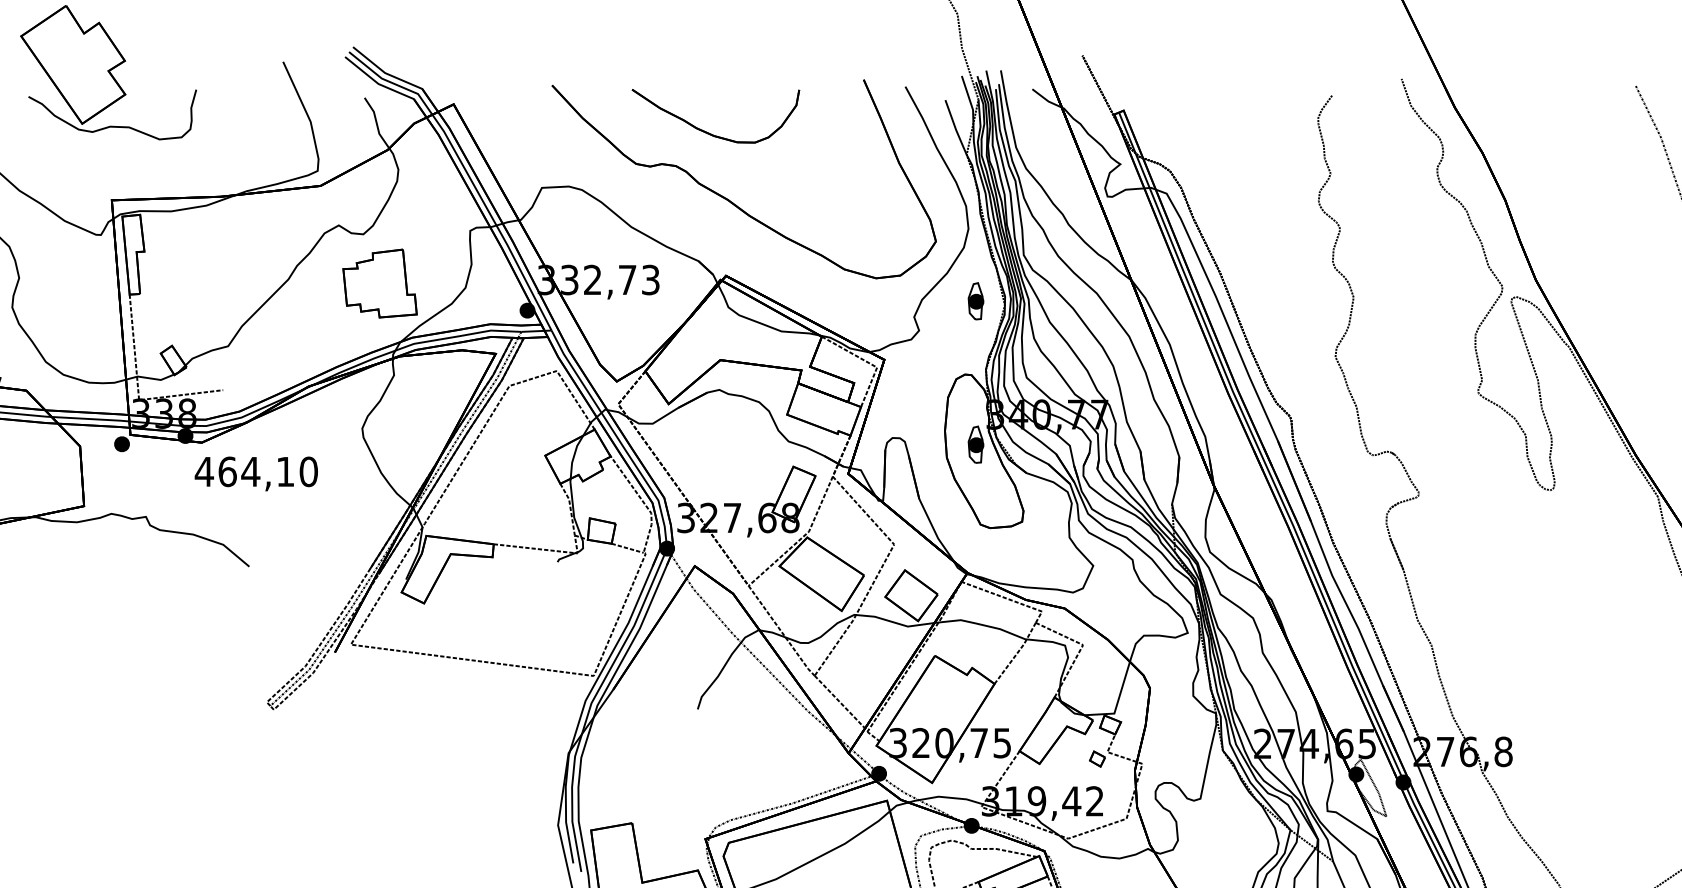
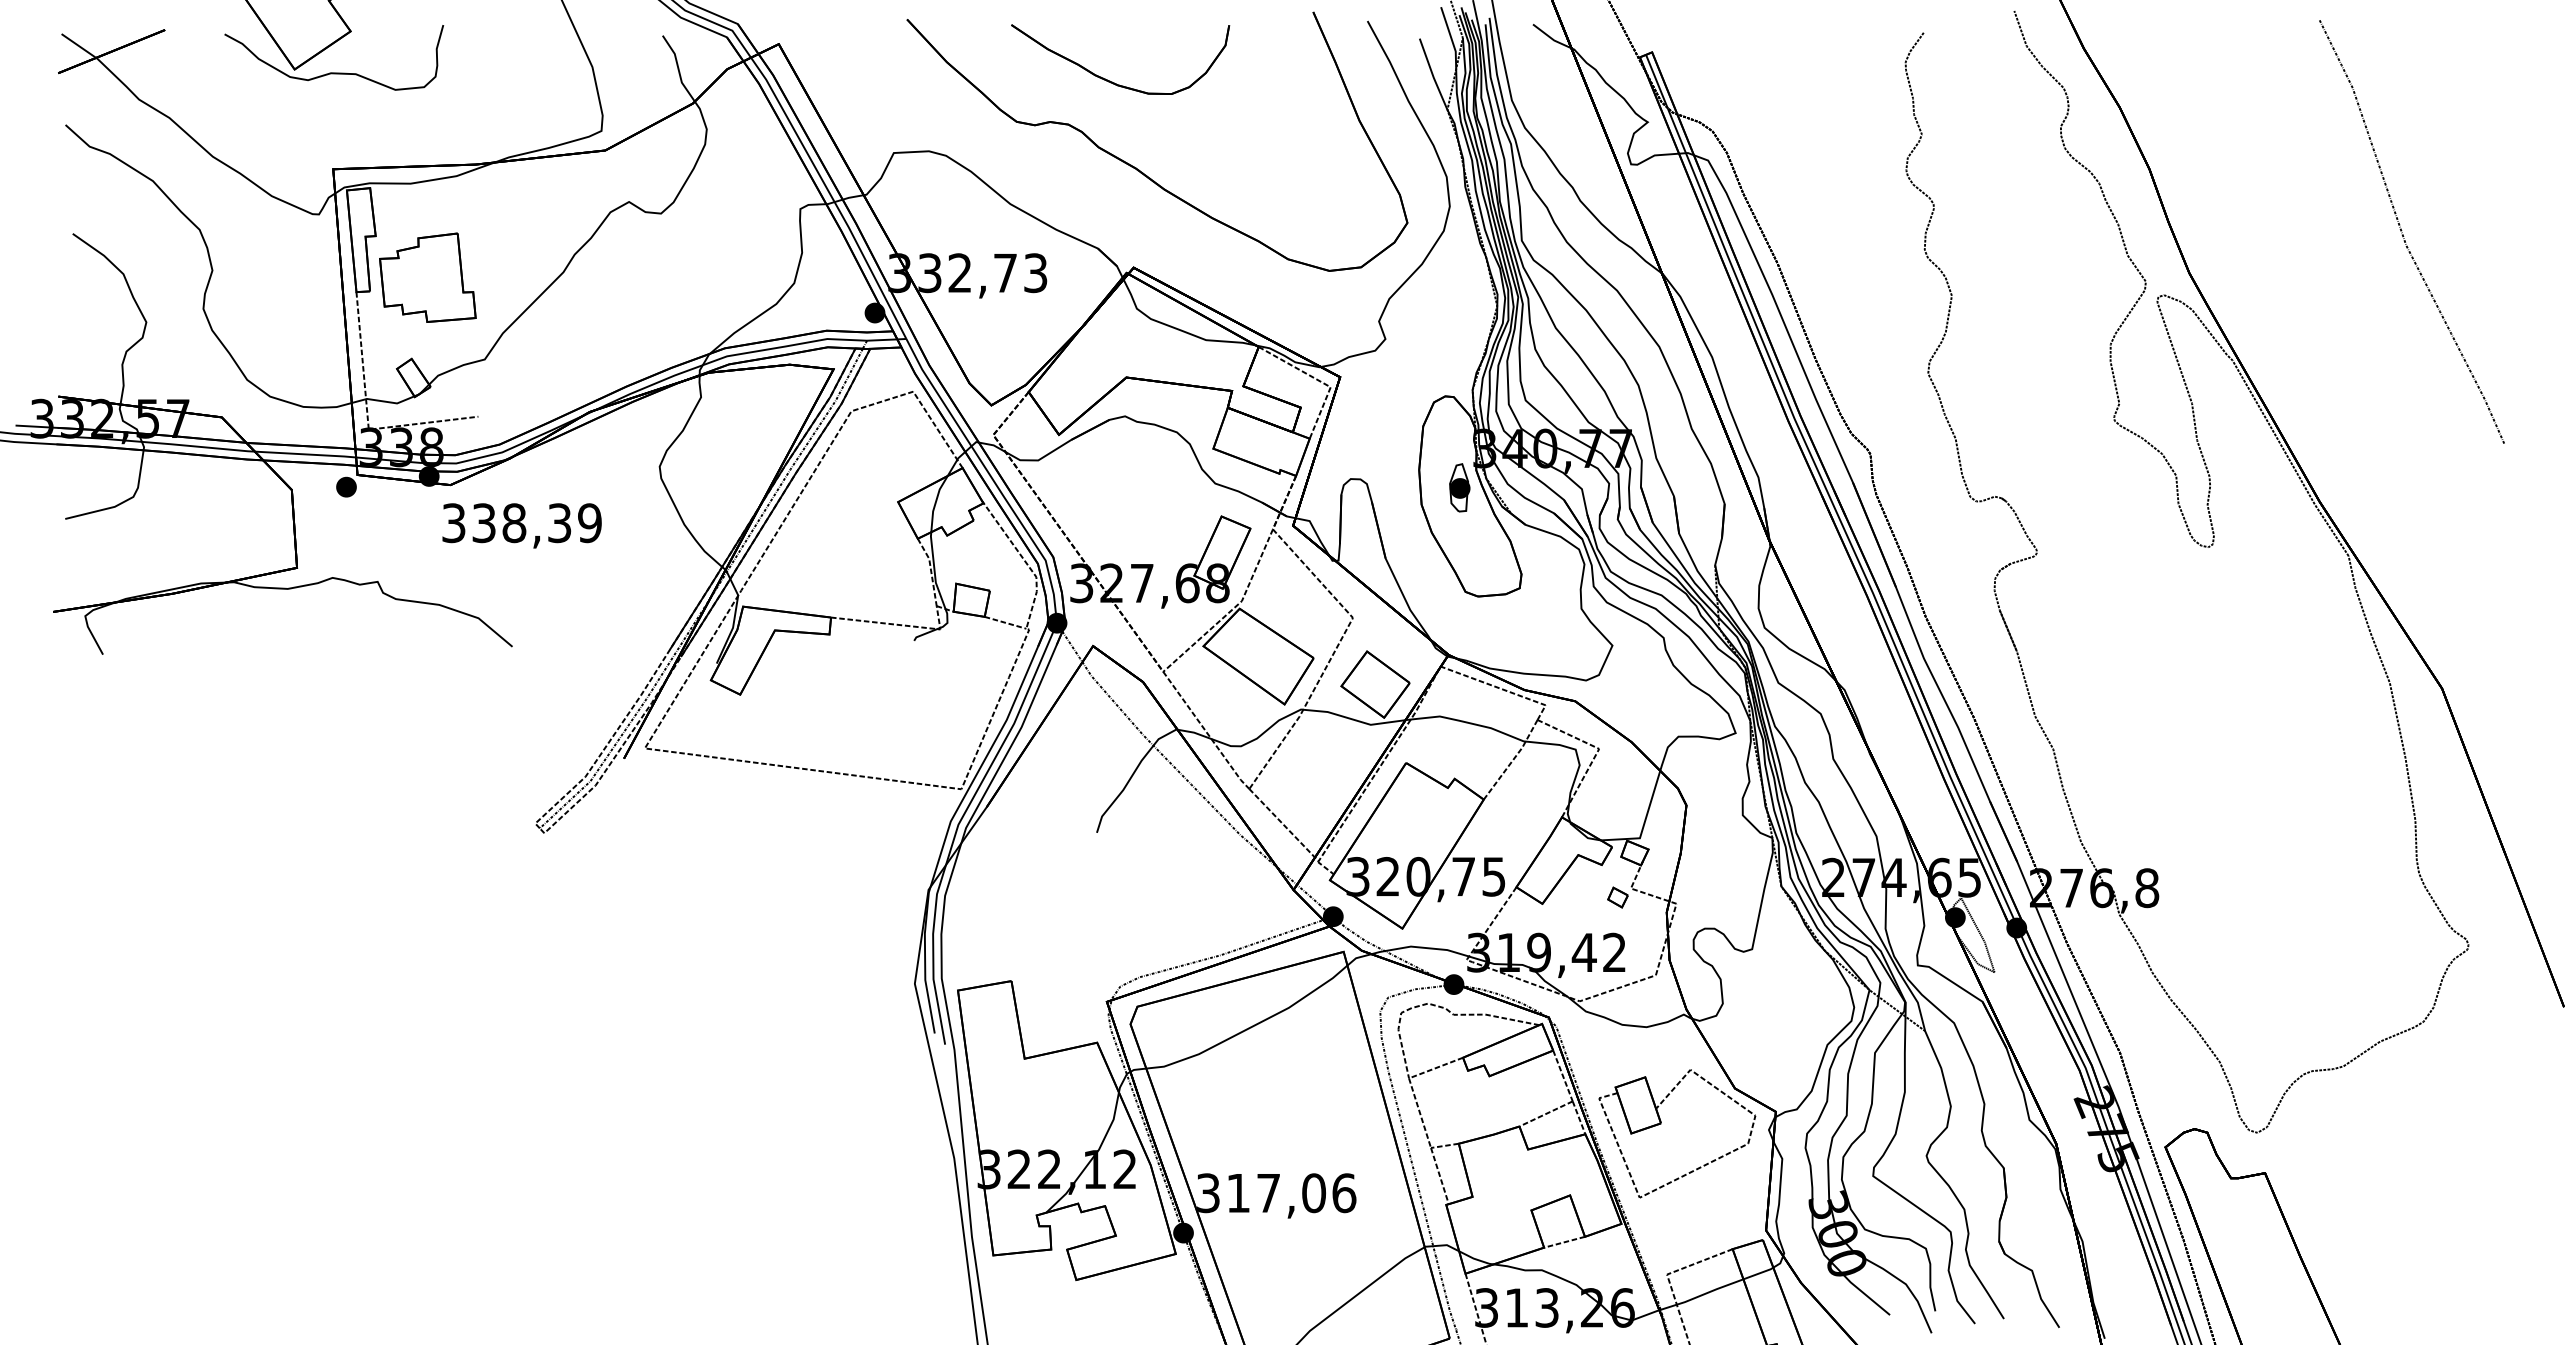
part: (379, 283) -> (427, 277), moved
part: (975, 301) -> (1459, 300), removed
text: (256, 472) -> (521, 523), 464,10 -> 338,39

